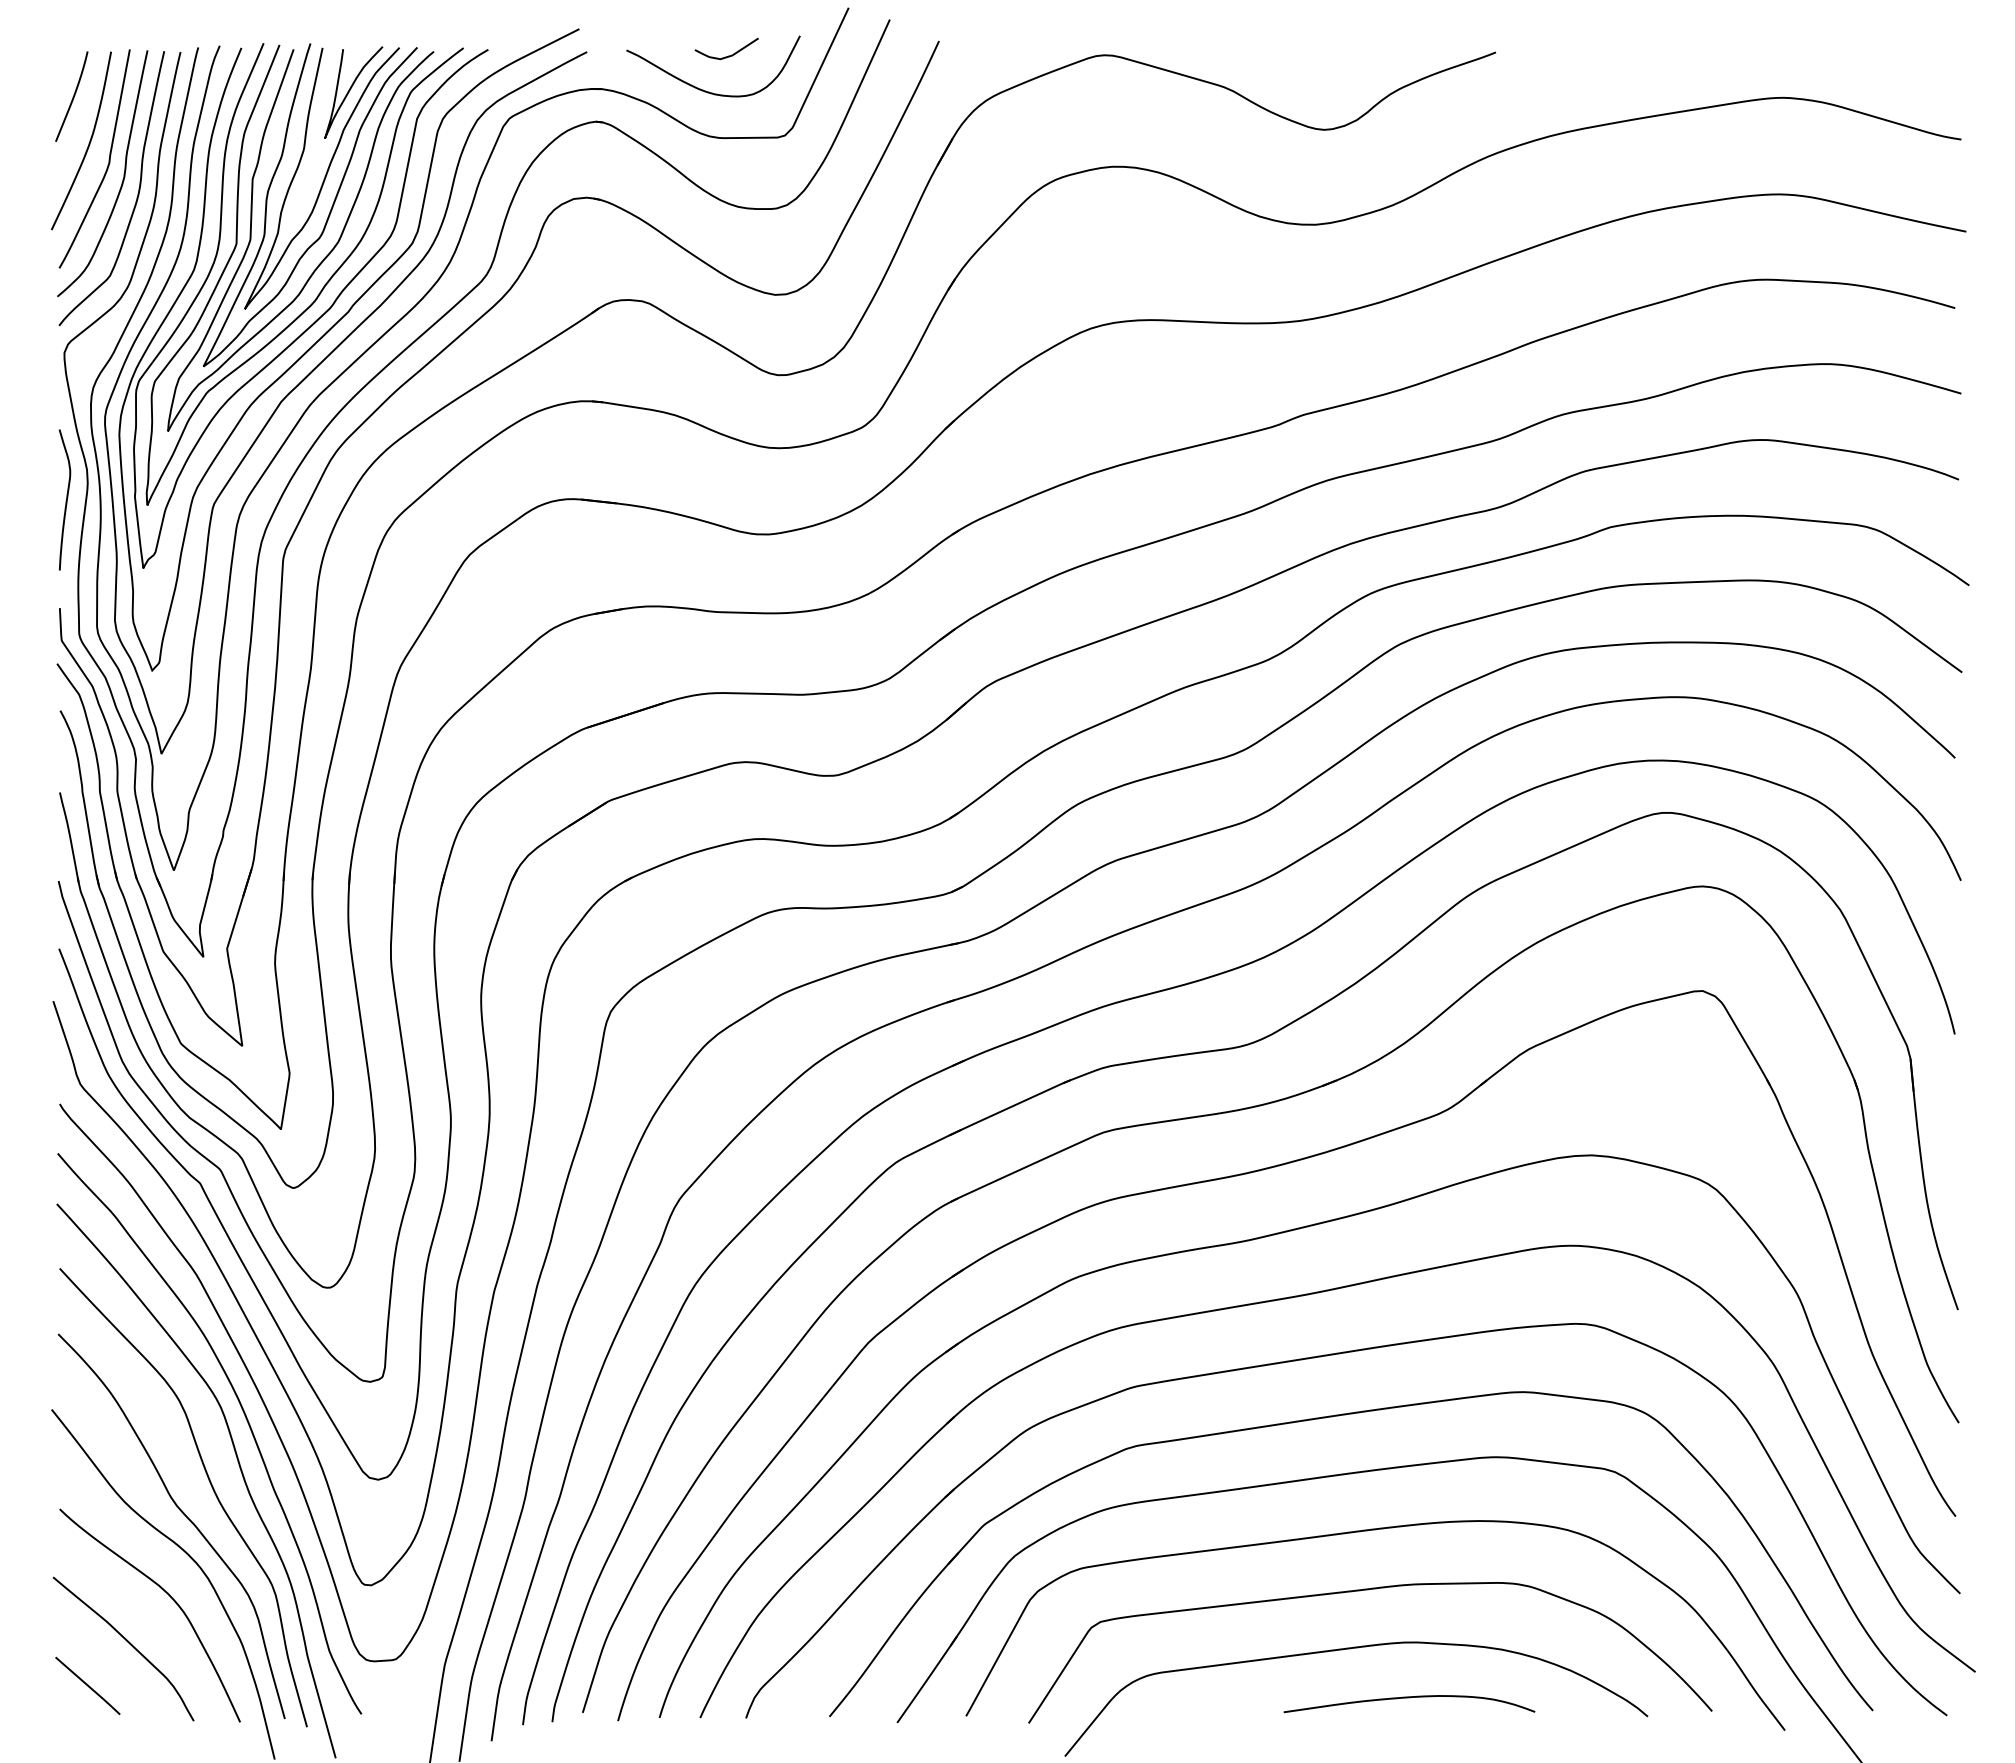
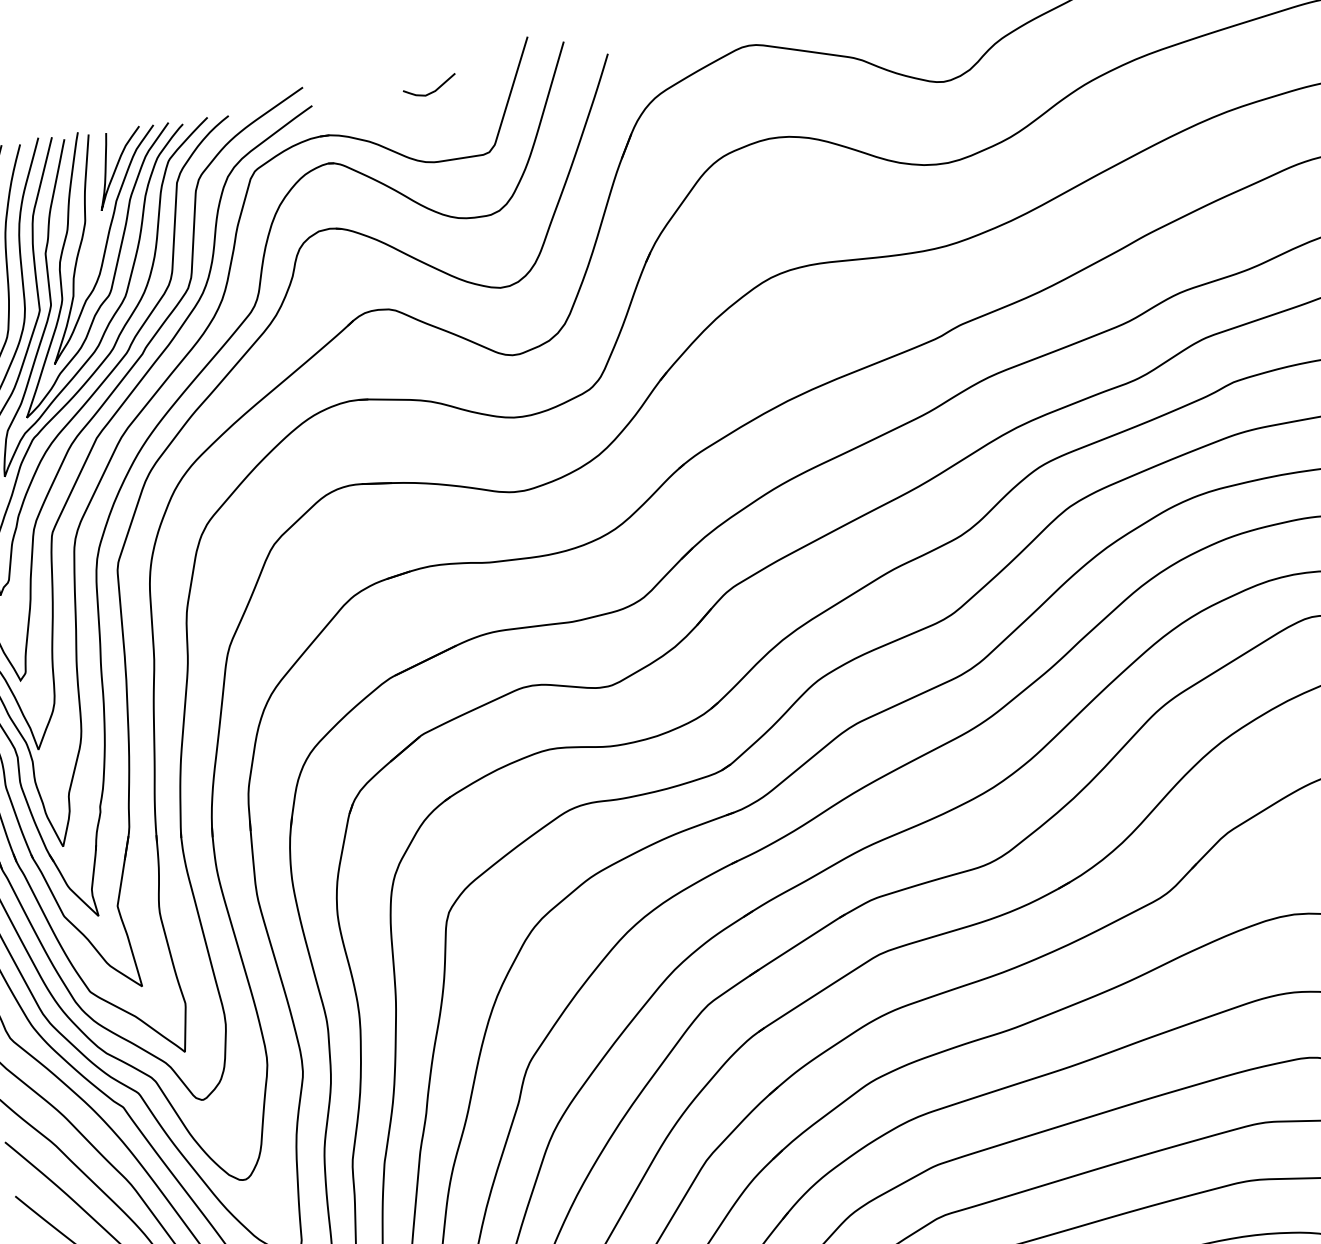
curve: (703, 89) -> (415, 123), removed

